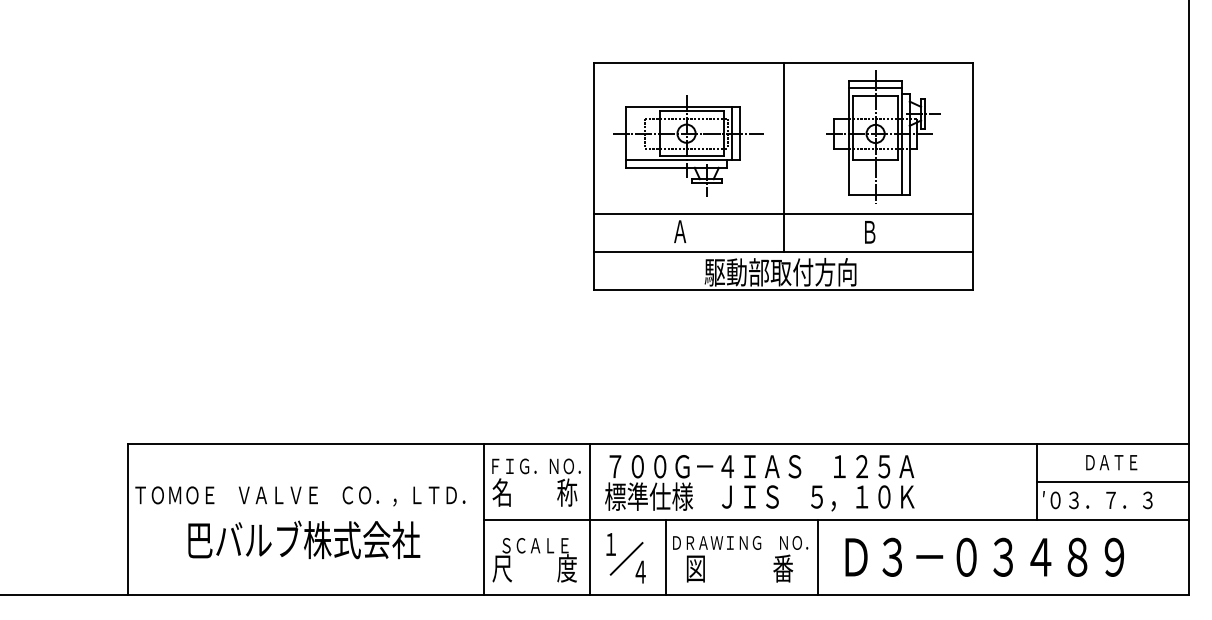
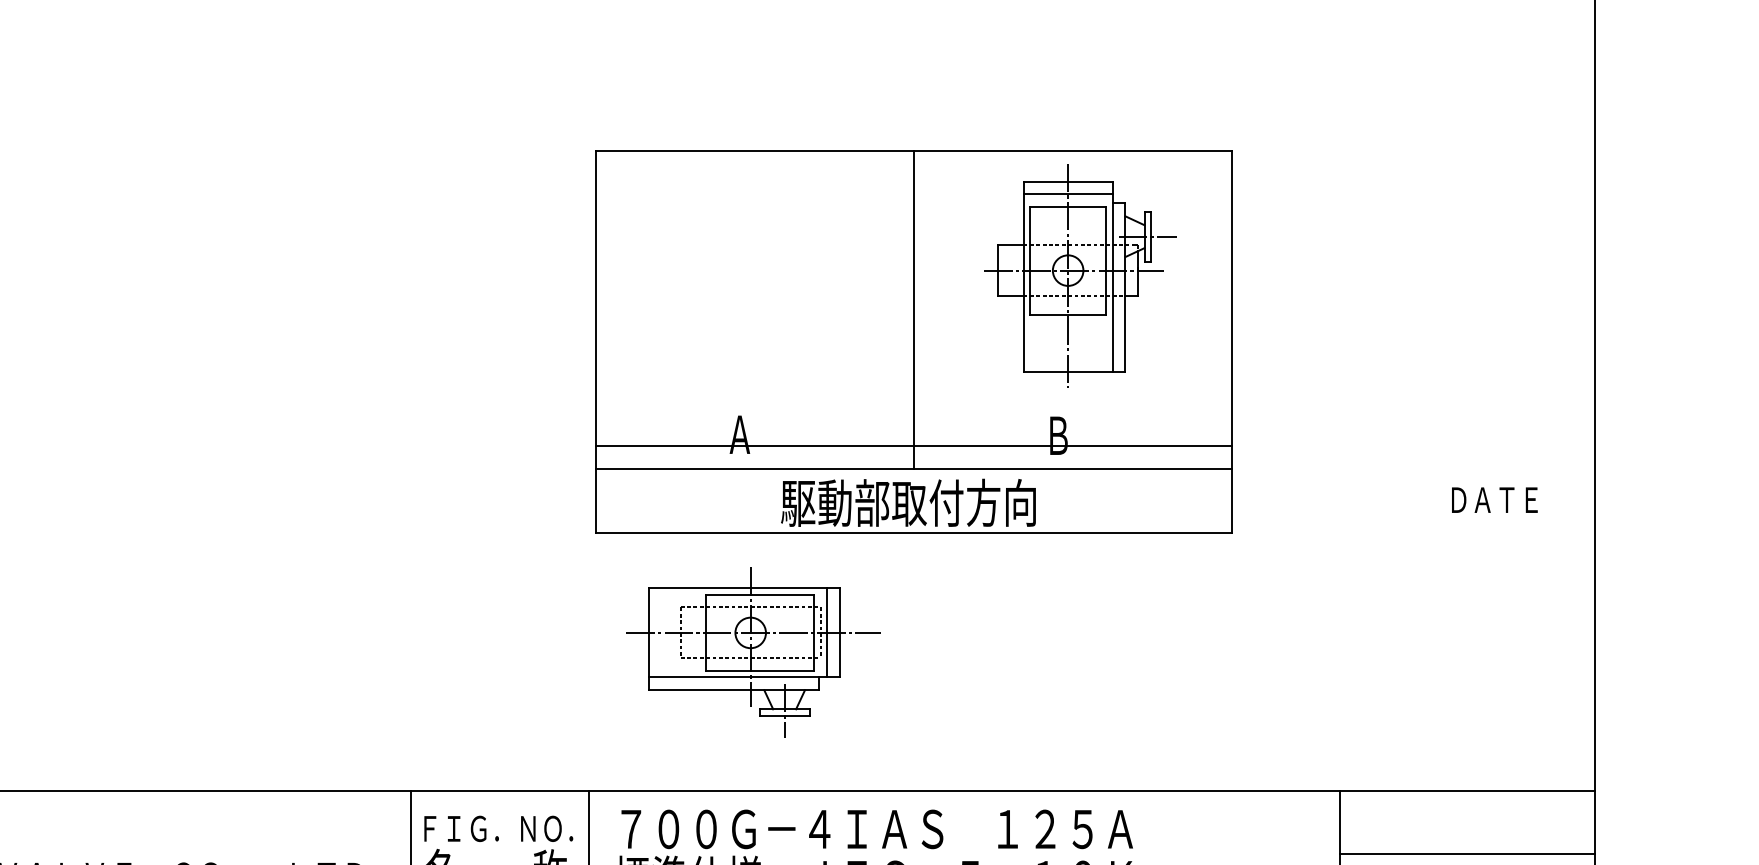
part: (688, 145) -> (753, 652), moved
line: (783, 214) -> (913, 446), moved
text: (1111, 462) -> (1494, 499), moved

